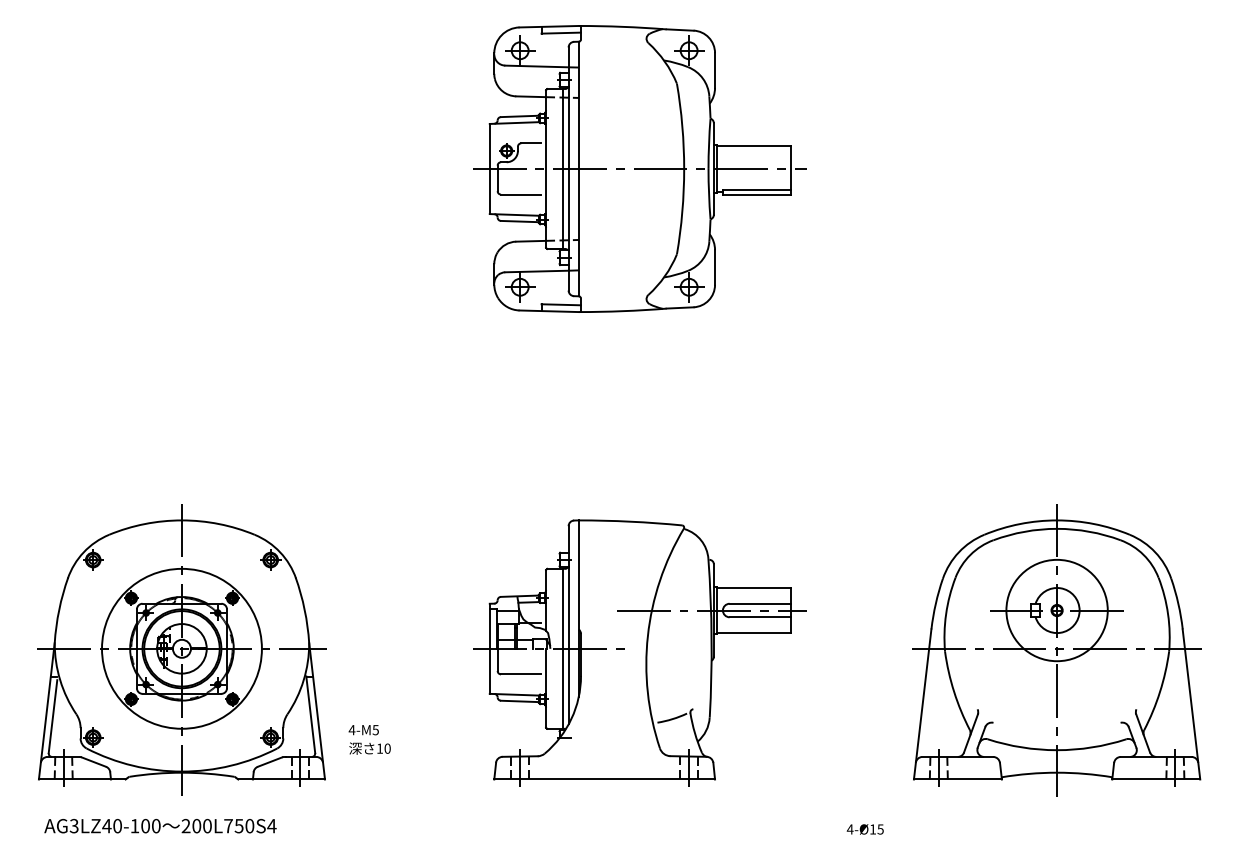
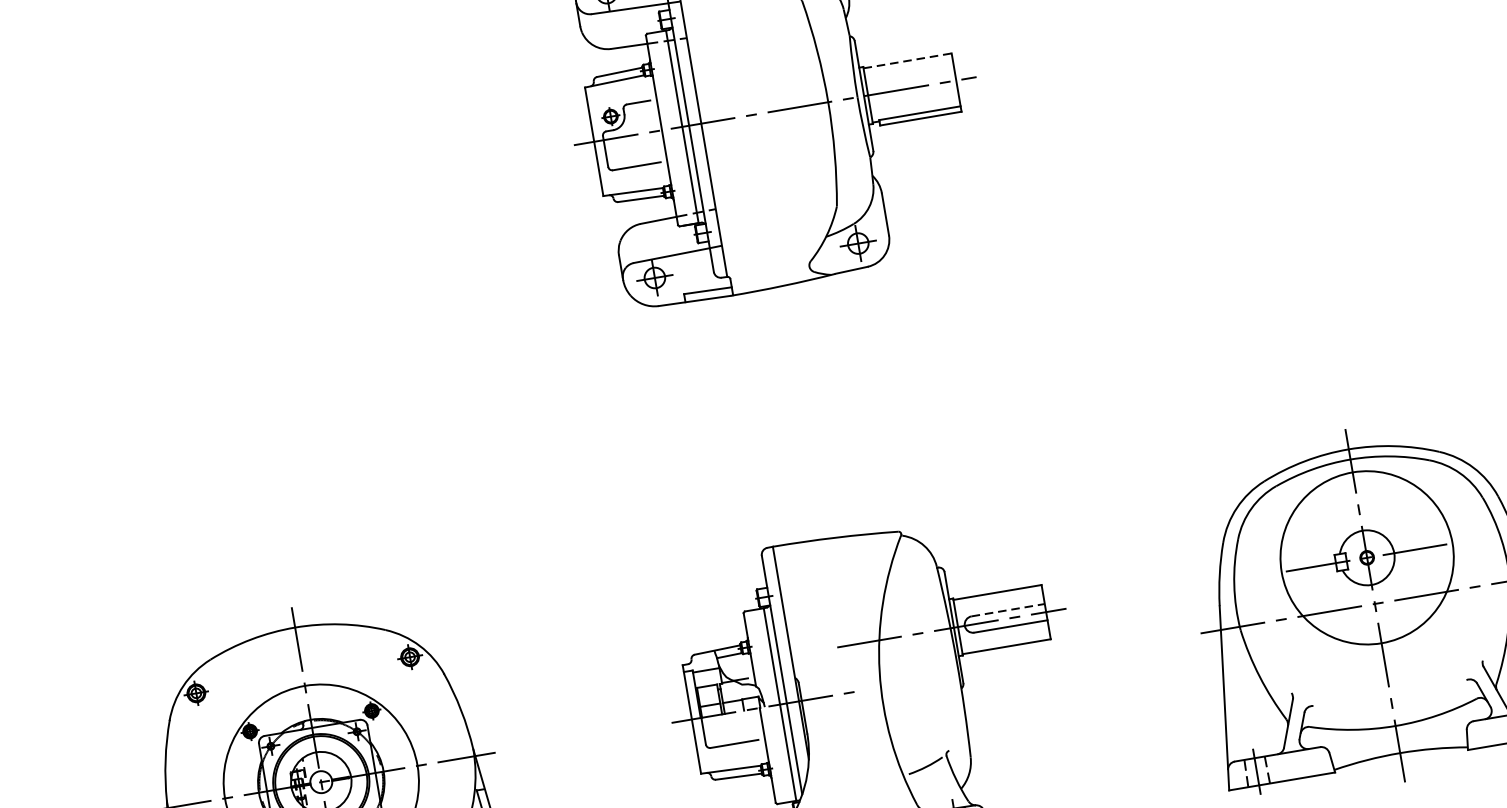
line: (753, 146) -> (907, 60), solid -> dashed
line: (760, 603) -> (1008, 609), solid -> dashed
circle: (1056, 610) -> (1366, 557), size x1.4

